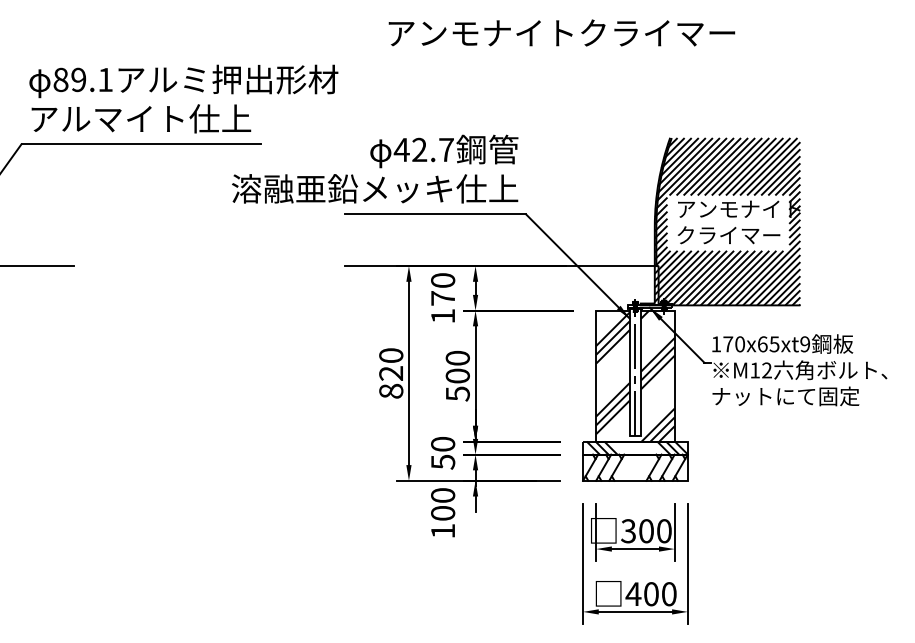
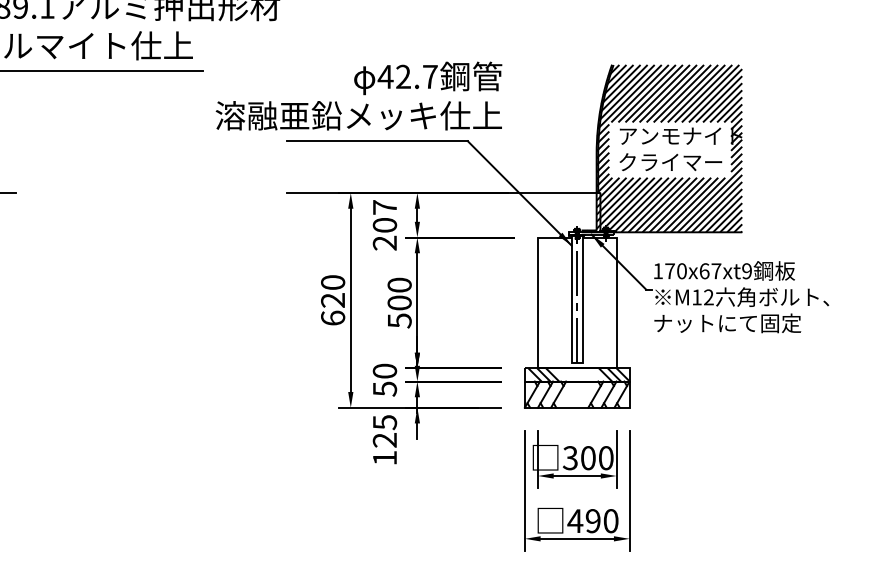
text: (375, 168) -> (359, 95), moved
text: (443, 298) -> (385, 225), 170 -> 207
text: (774, 344) -> (716, 271), 170x65xt9 -> 170x67xt9
hatch: (635, 375) -> (577, 302), removed
text: (391, 390) -> (333, 317), 820 -> 620
text: (443, 504) -> (385, 431), 100 -> 125
text: (651, 594) -> (593, 521), 400 -> 490

